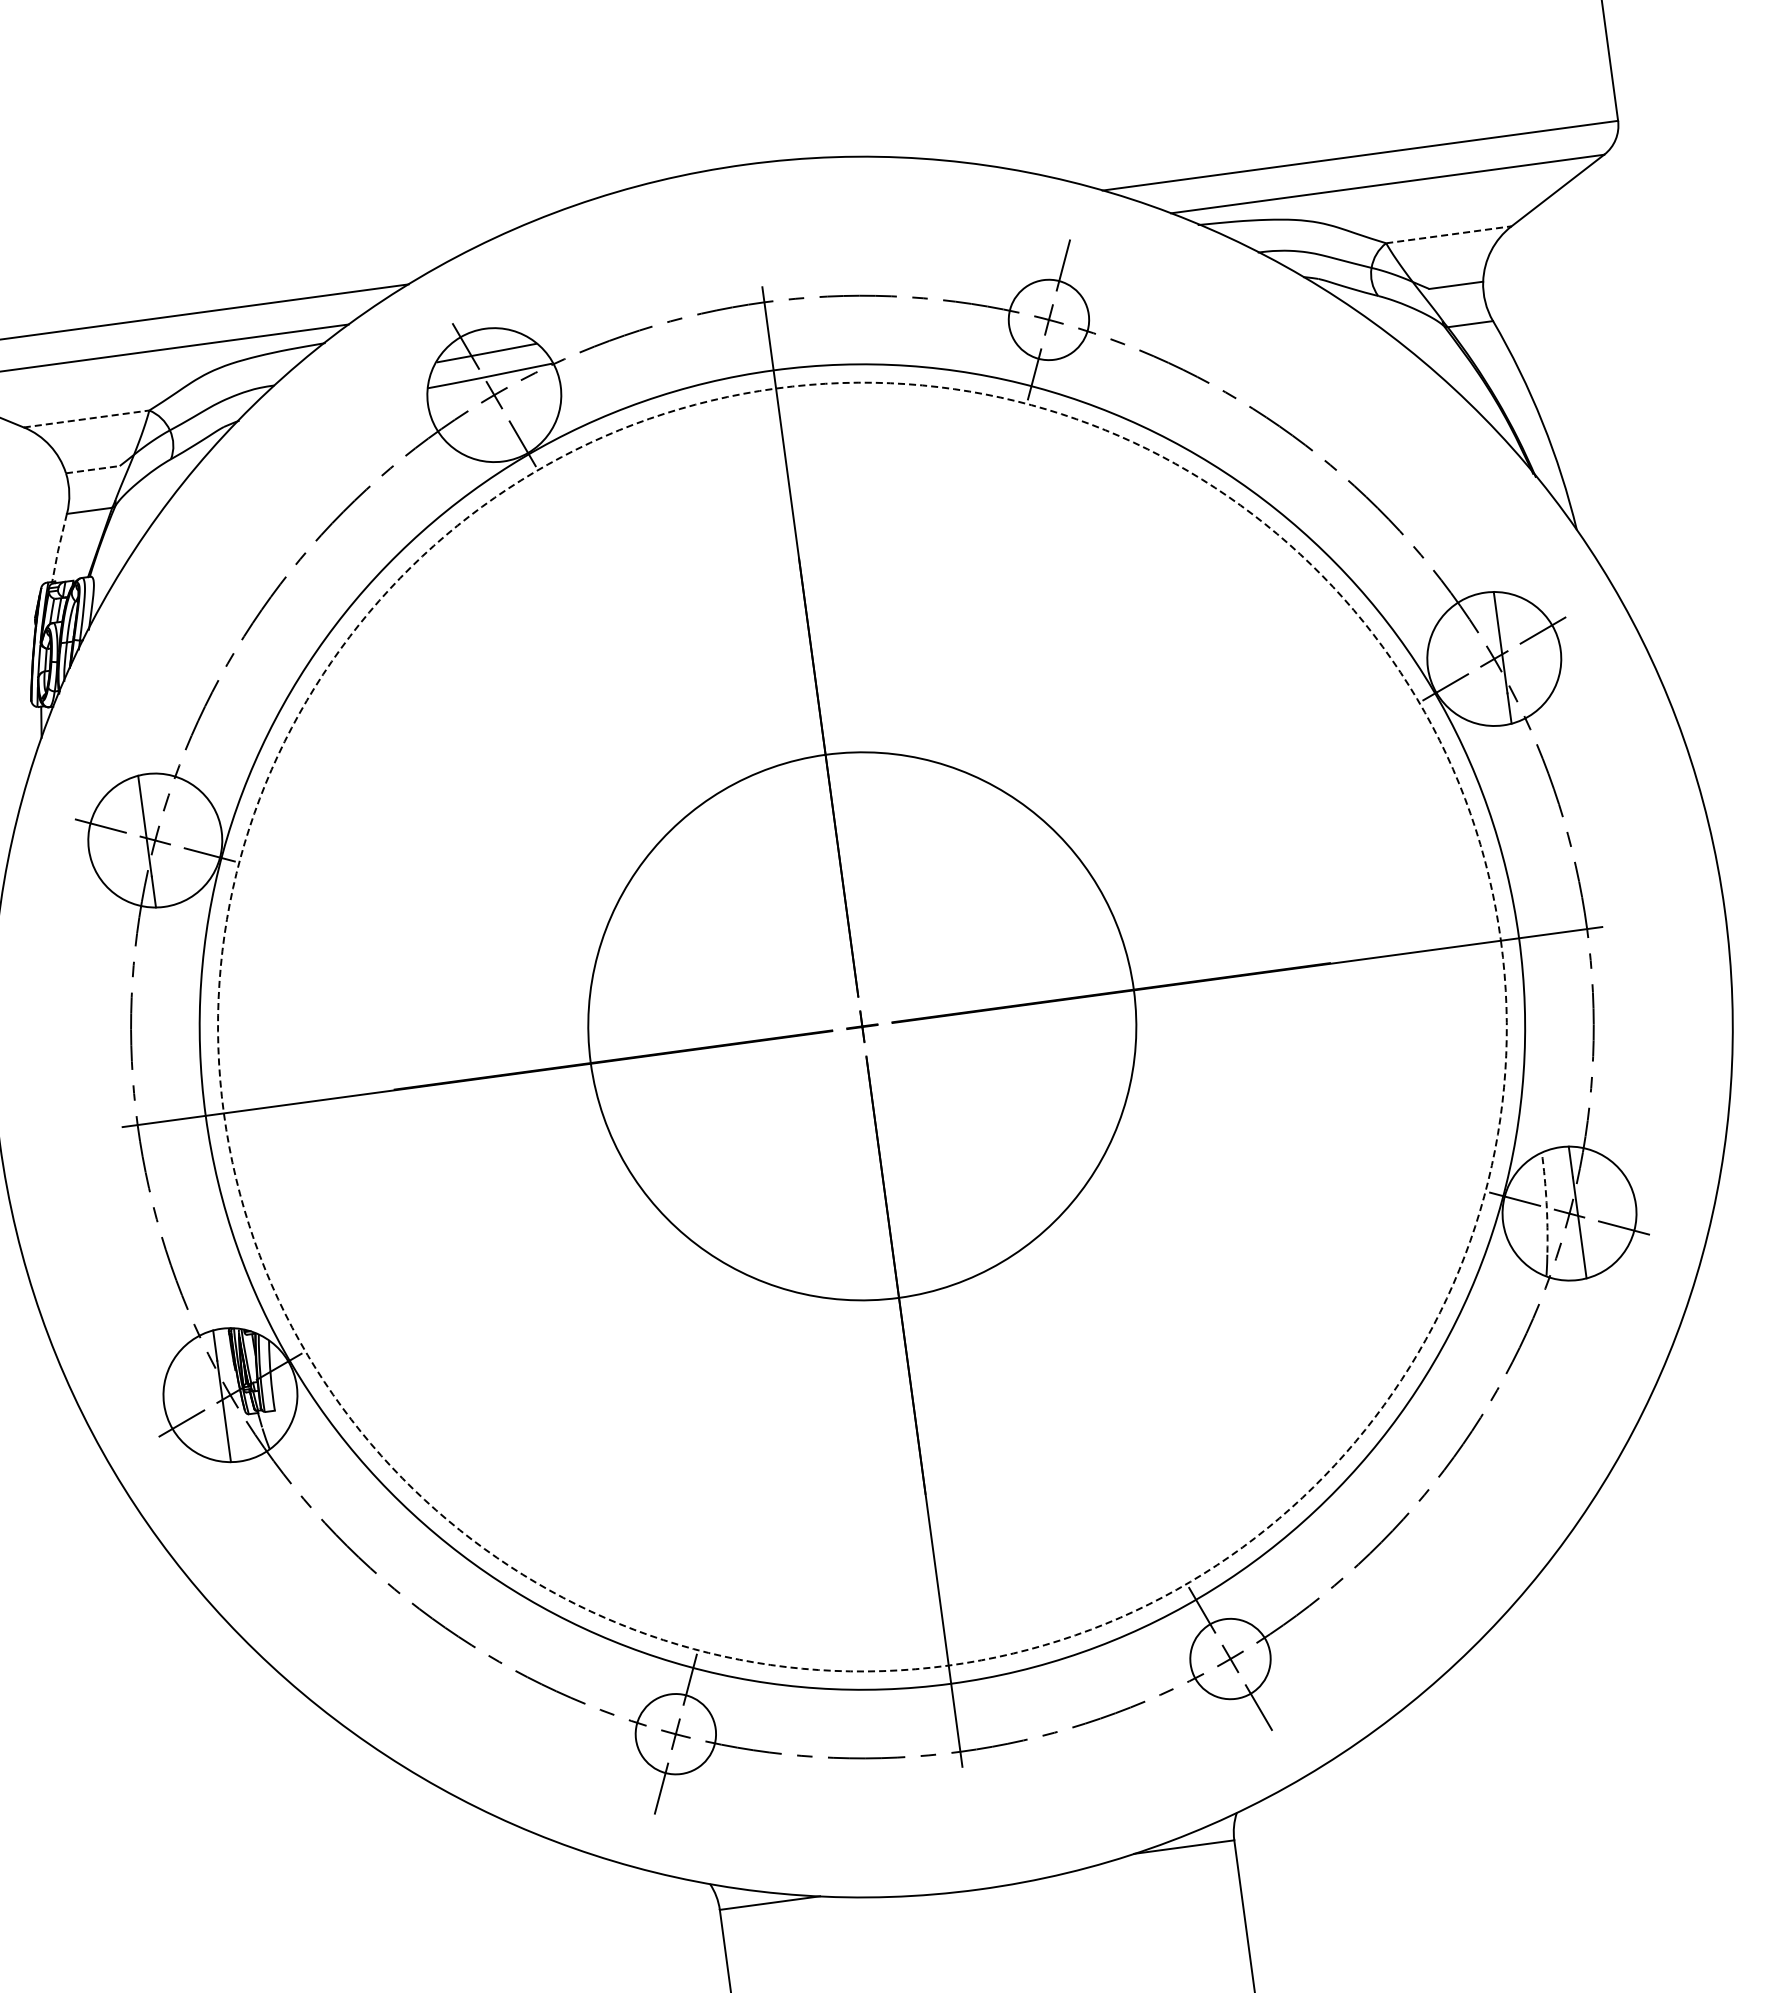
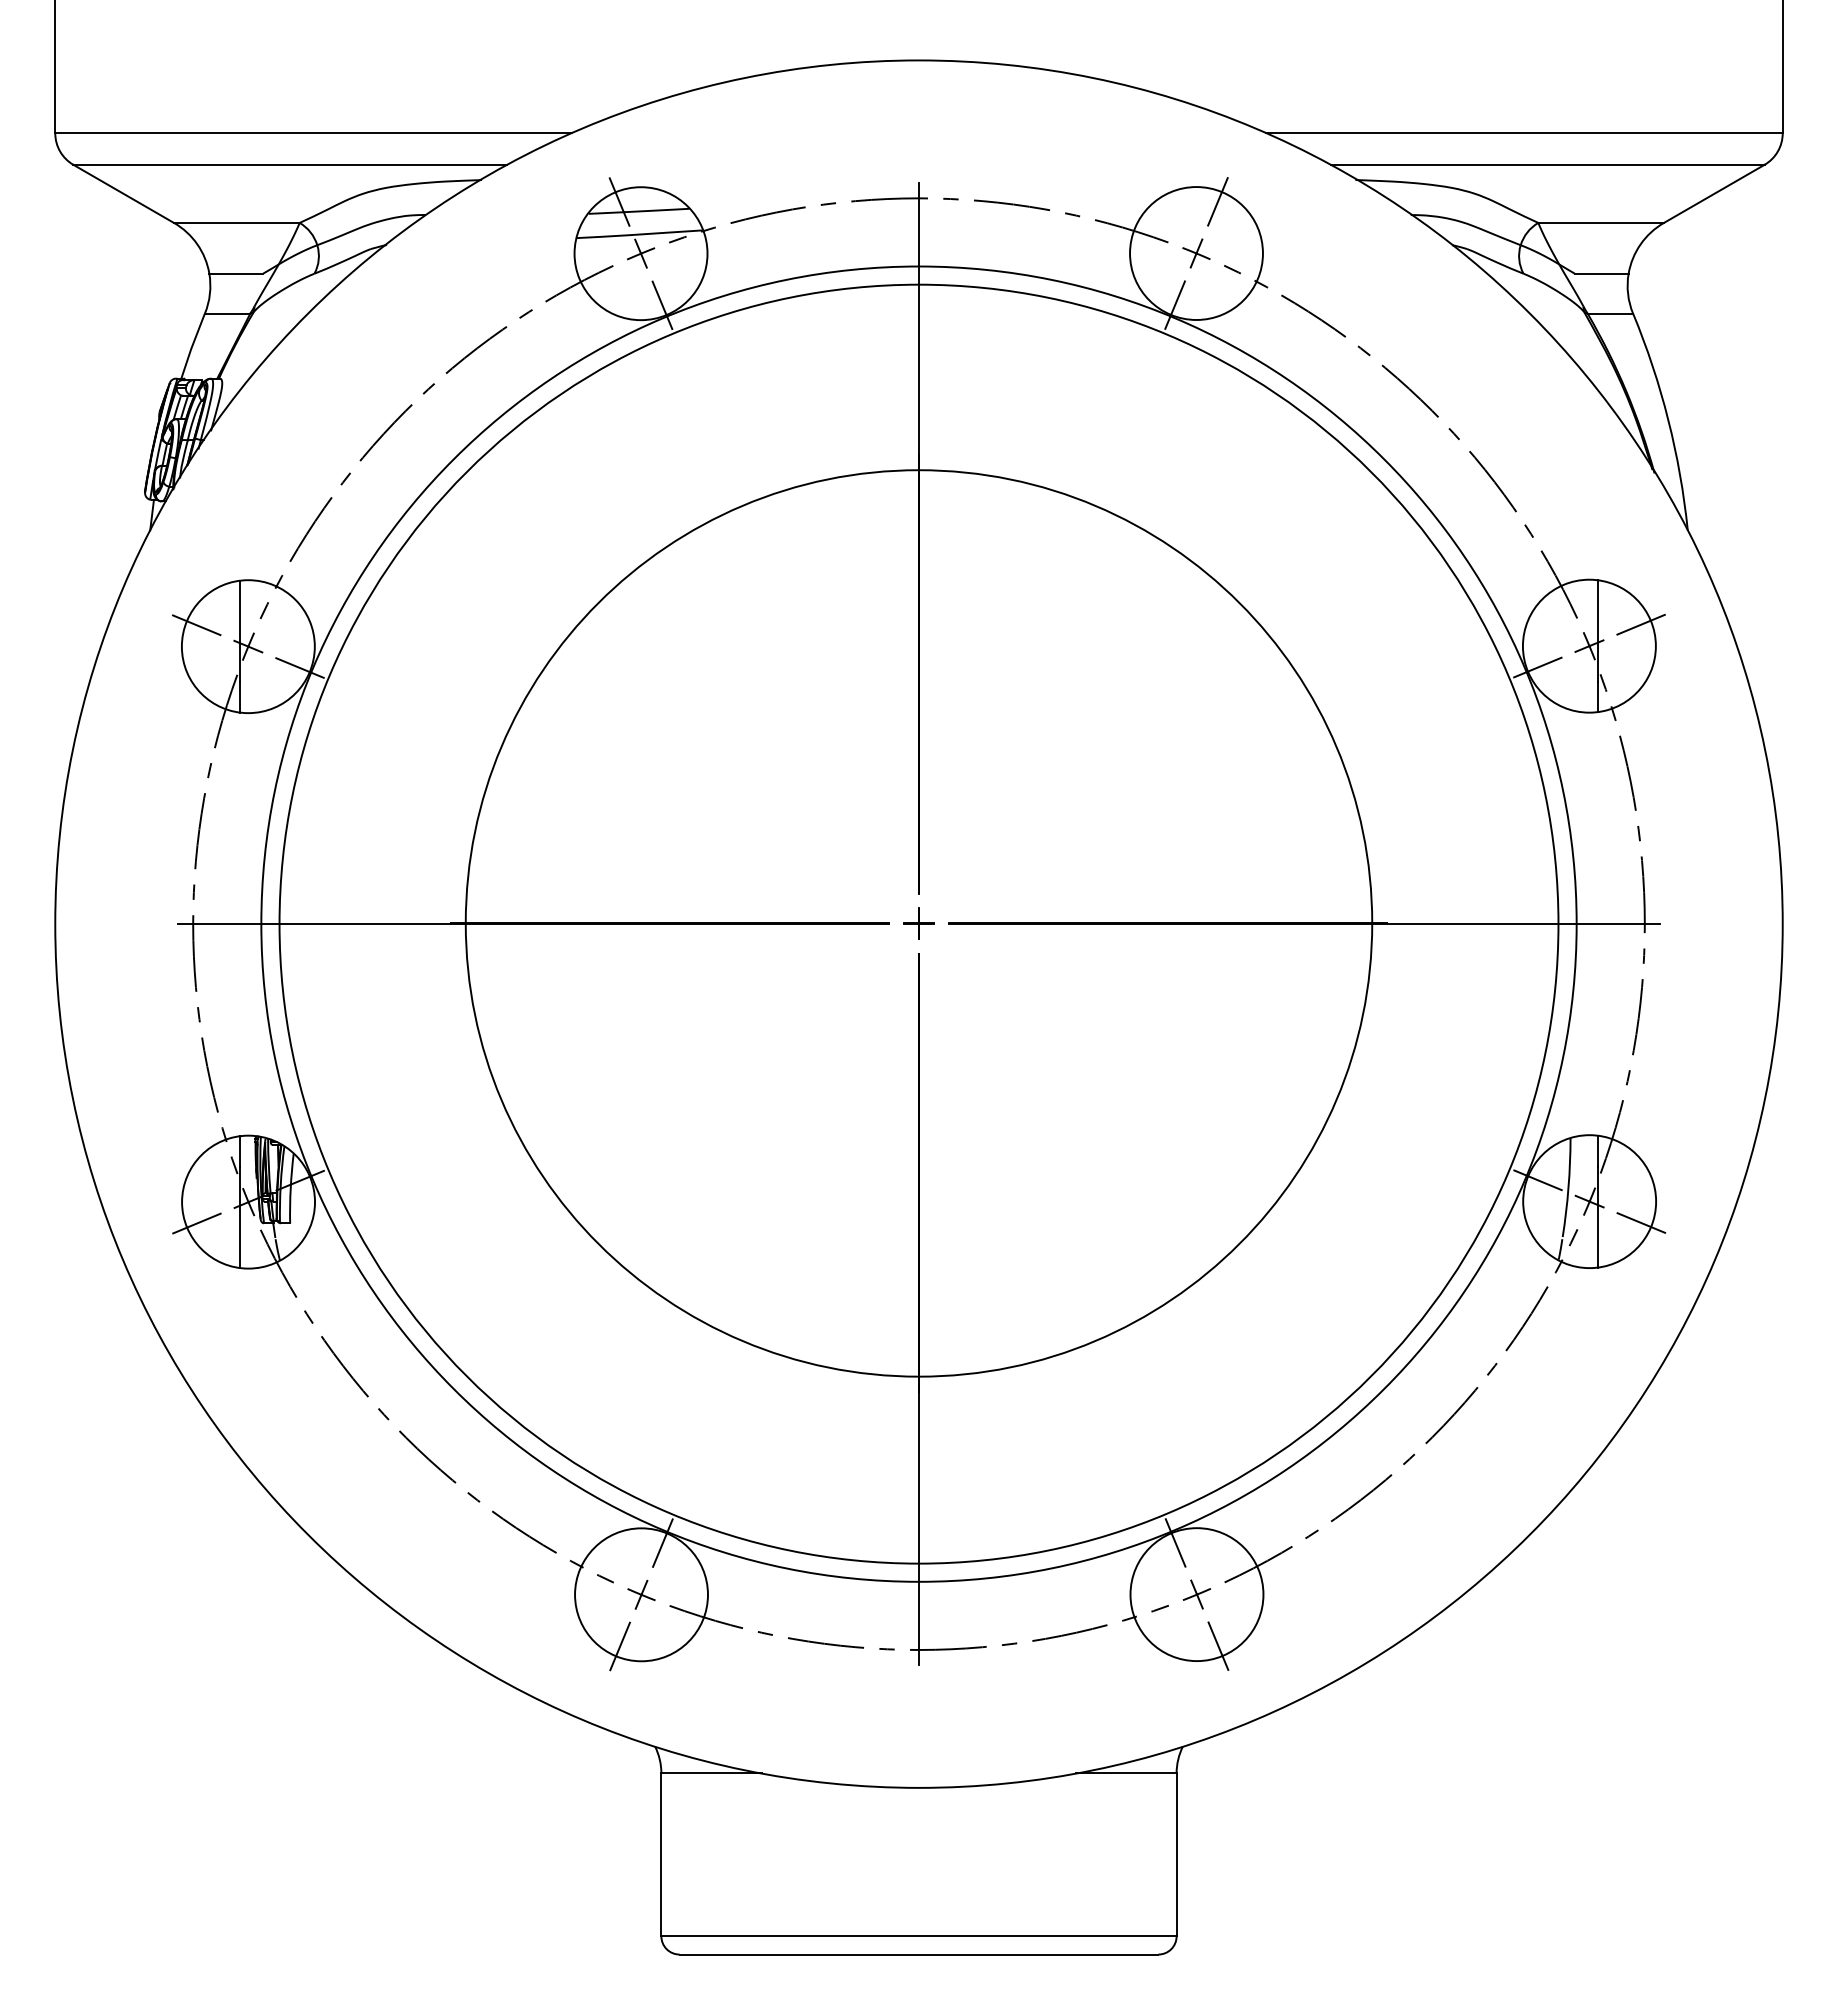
line: (1449, 234) -> (1601, 222), dashed -> solid
circle: (1048, 319) -> (1196, 253), size x1.67
line: (86, 418) -> (236, 222), dashed -> solid
line: (93, 469) -> (236, 273), dashed -> solid
line: (58, 549) -> (191, 347), dashed -> solid
circle: (861, 1026) -> (918, 923), dashed -> solid
circle: (861, 1026) -> (918, 923), size x1.67
arc: (1546, 1202) -> (1568, 1187), dashed -> solid
circle: (1230, 1658) -> (1196, 1594), size x1.67
circle: (675, 1733) -> (641, 1594), size x1.67

